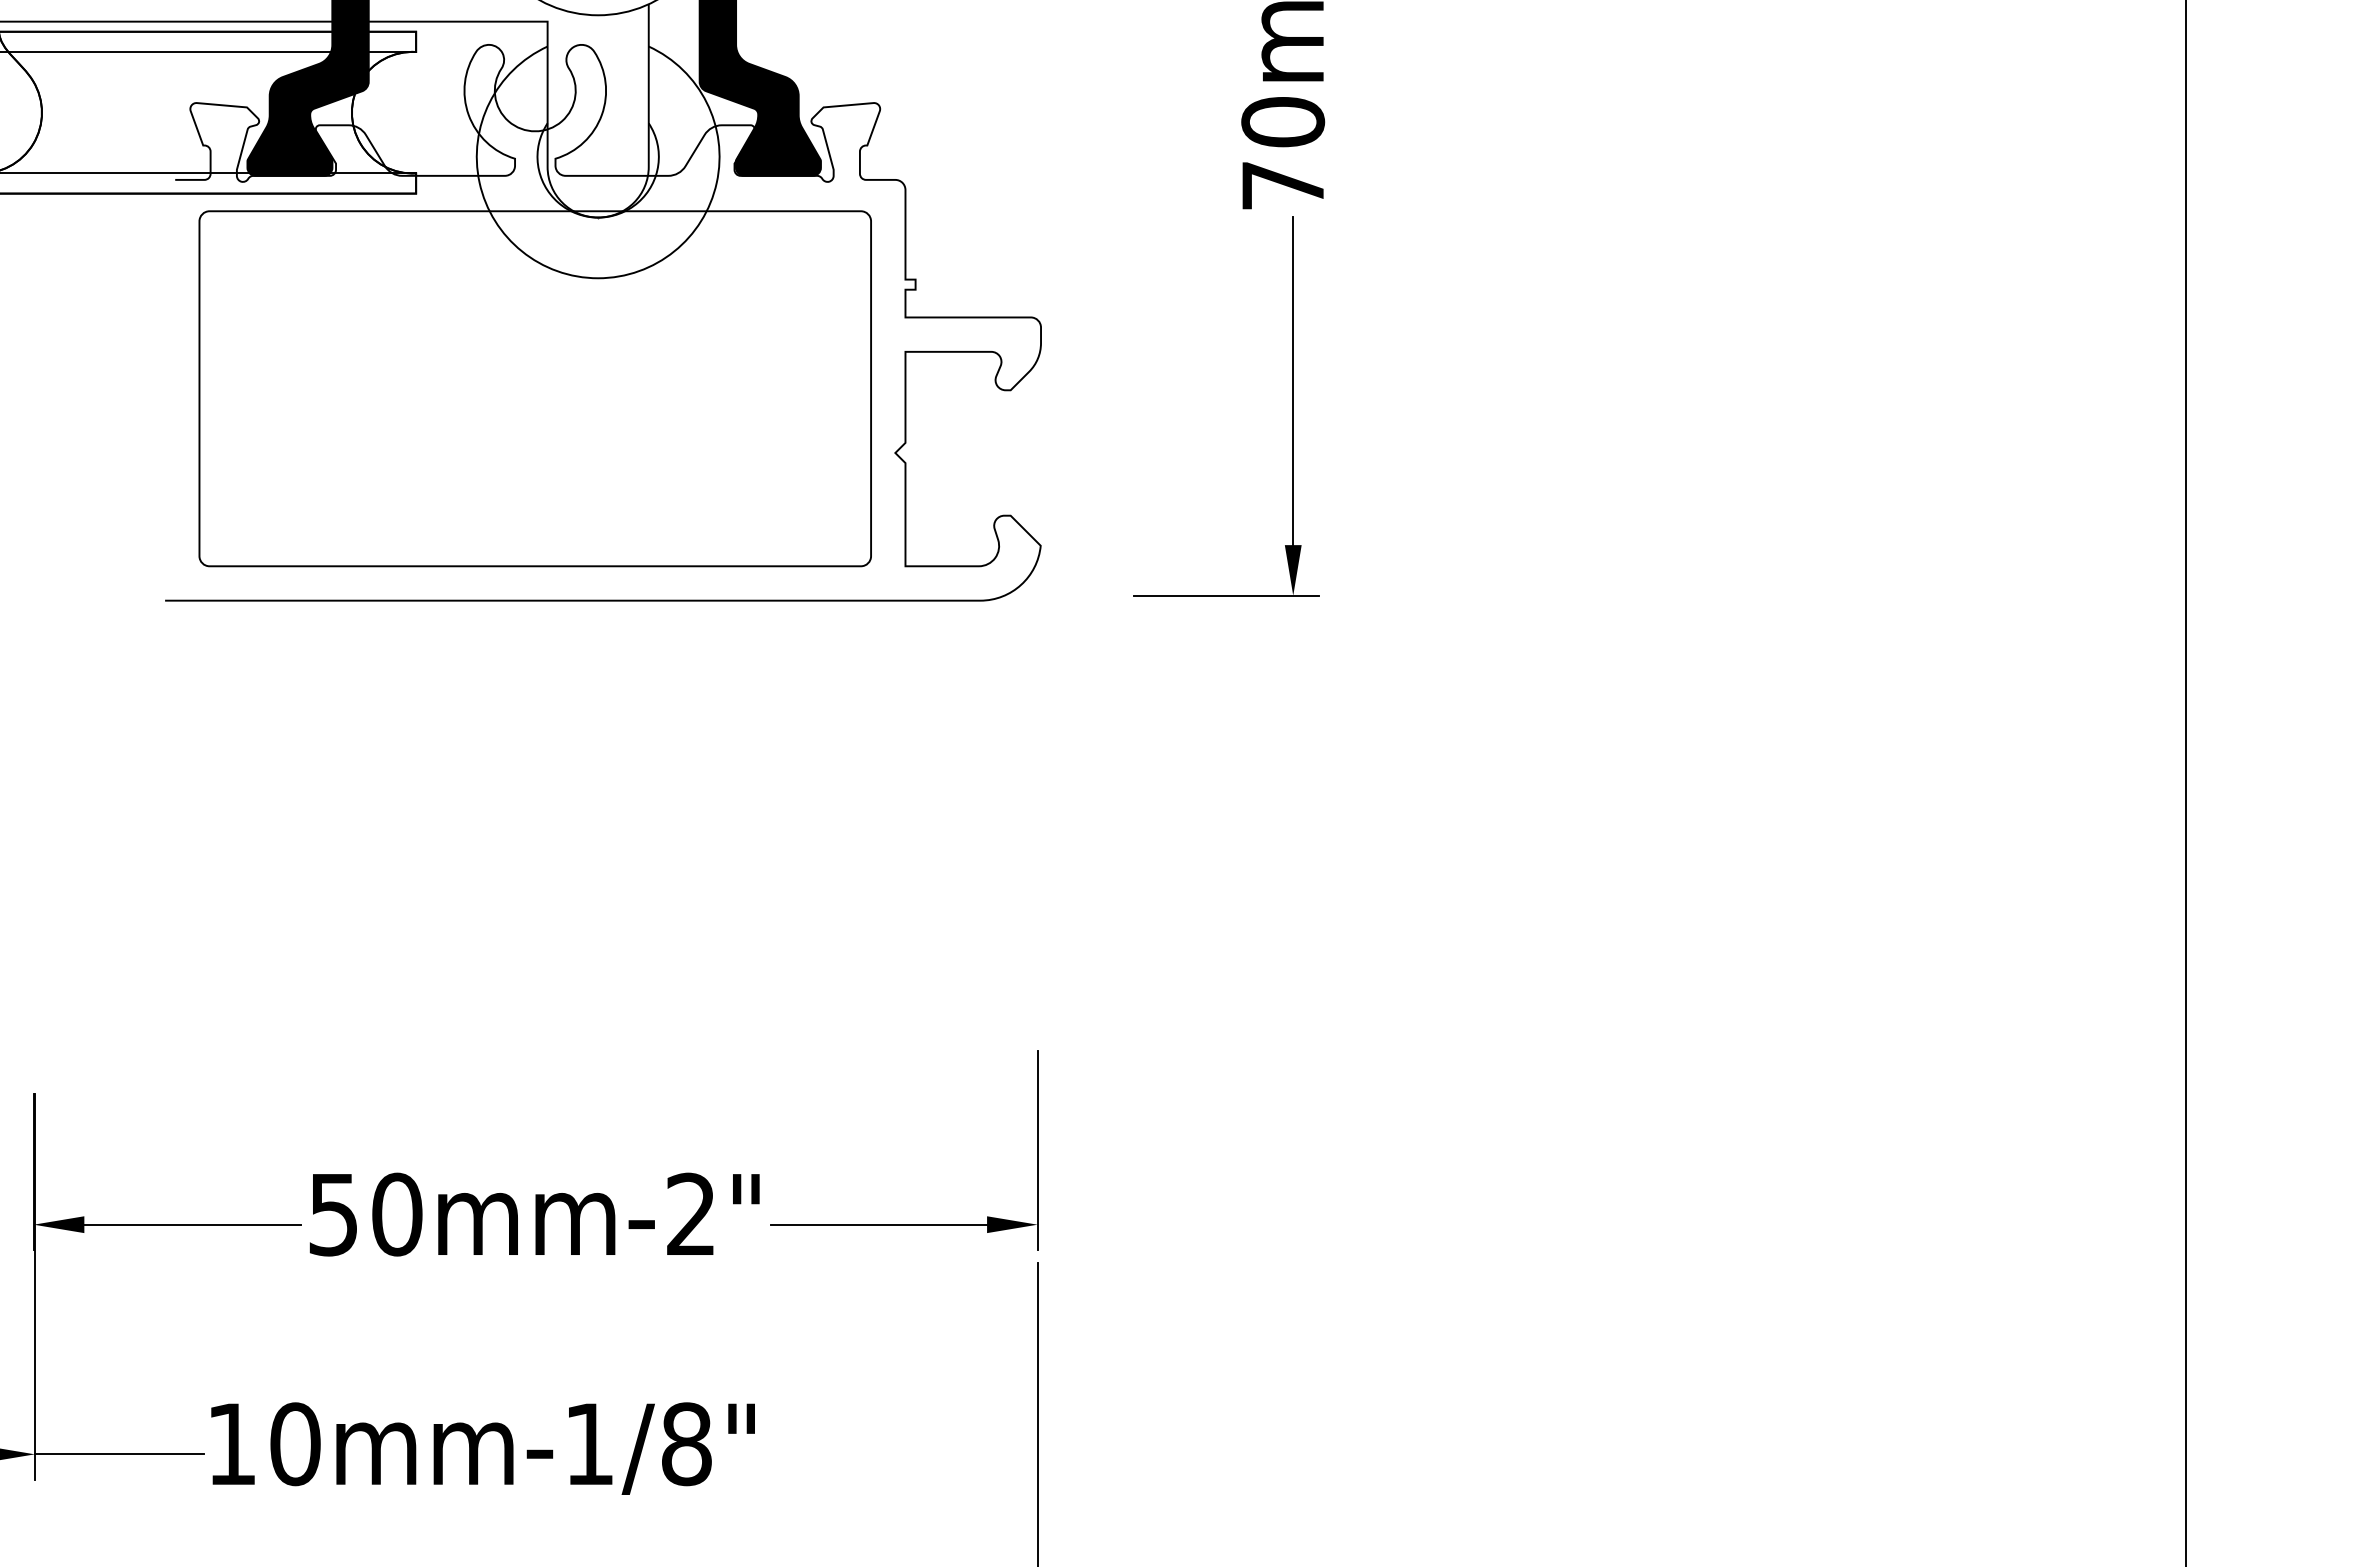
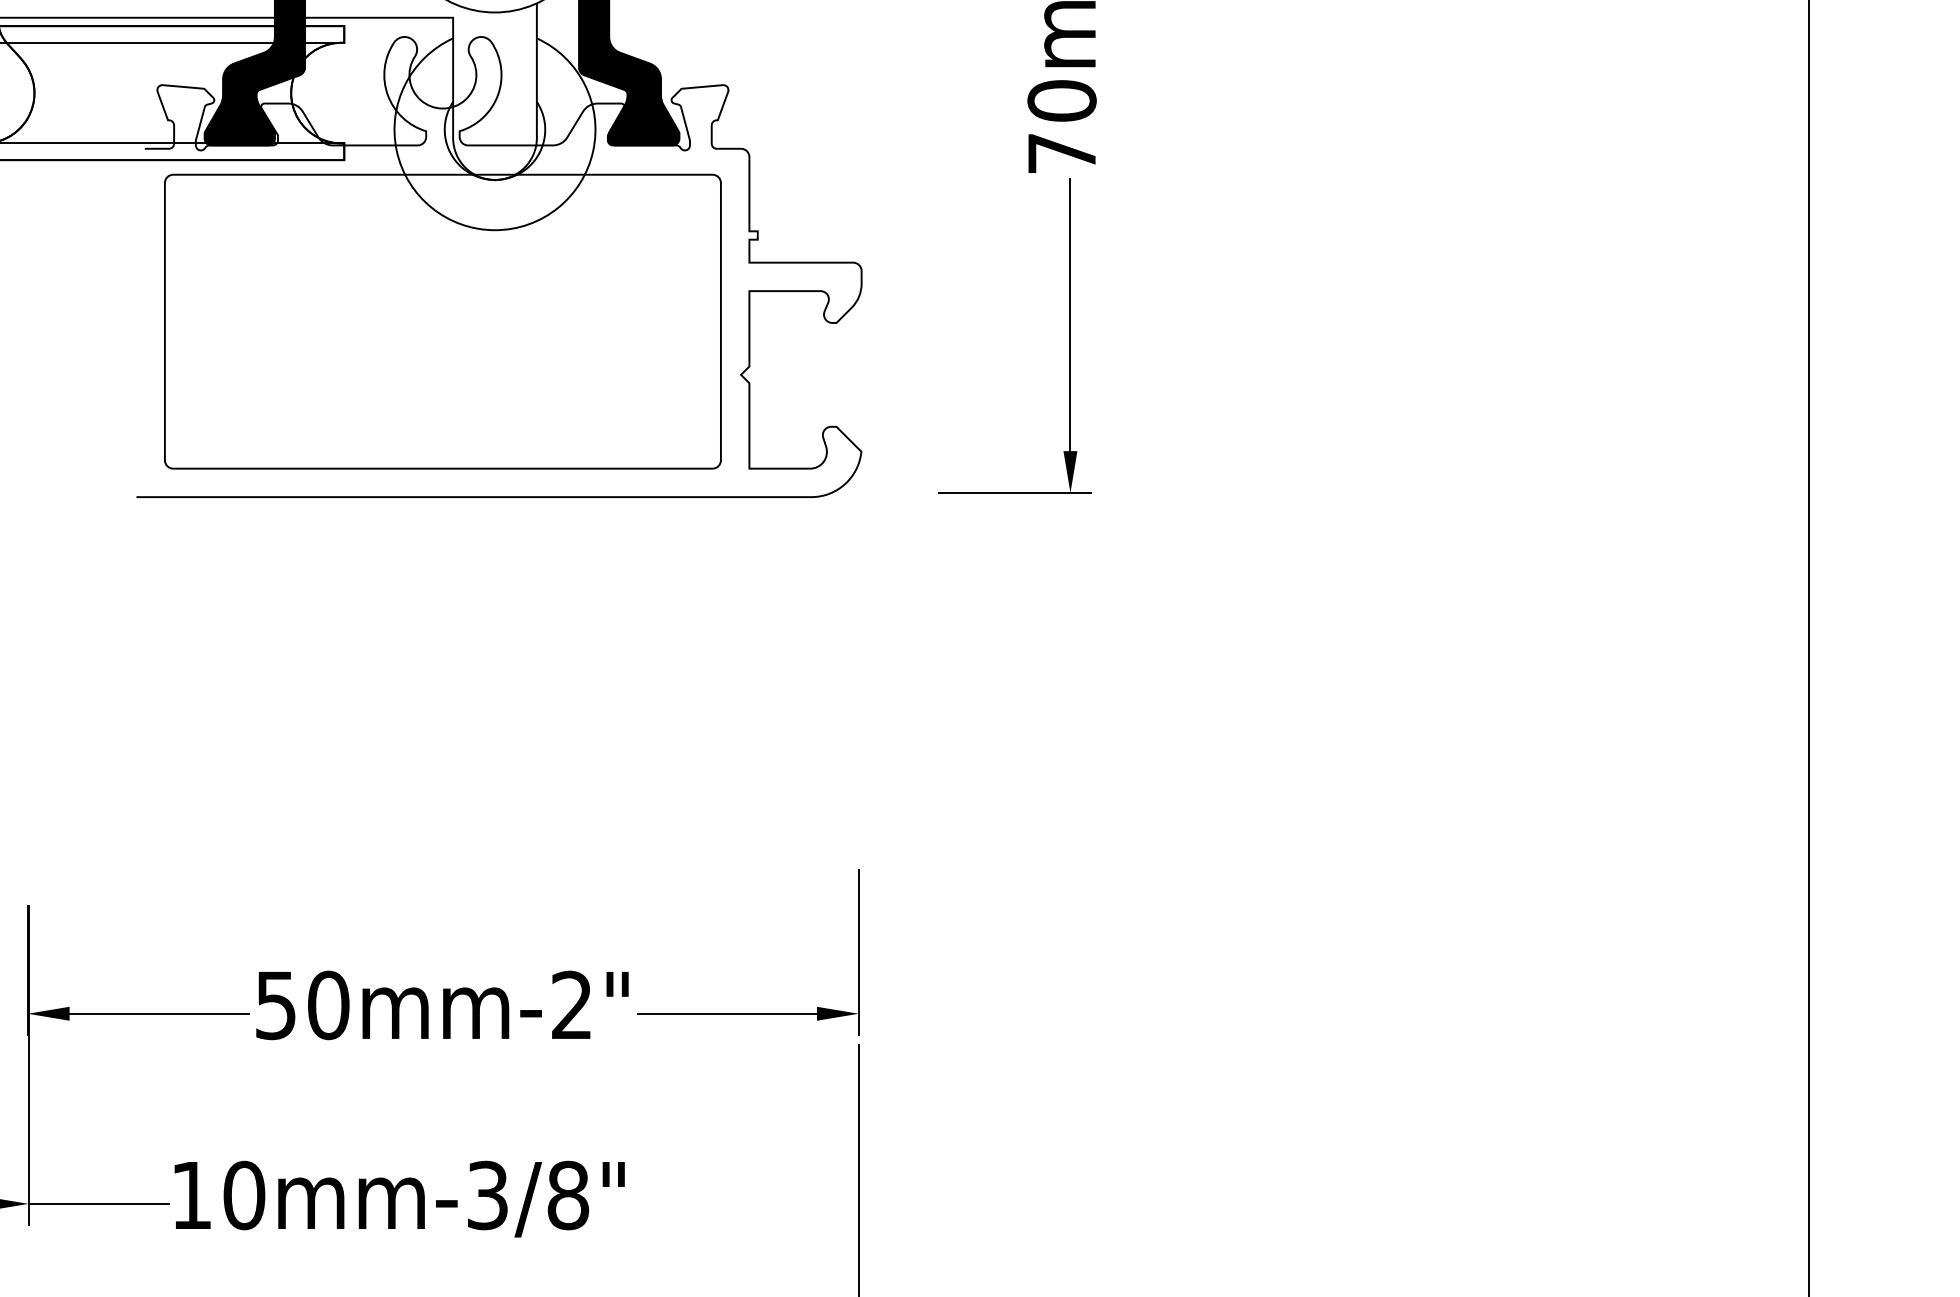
text: (589, 1444) -> (487, 1195), 10mm-1/8" -> 10mm-3/8"

